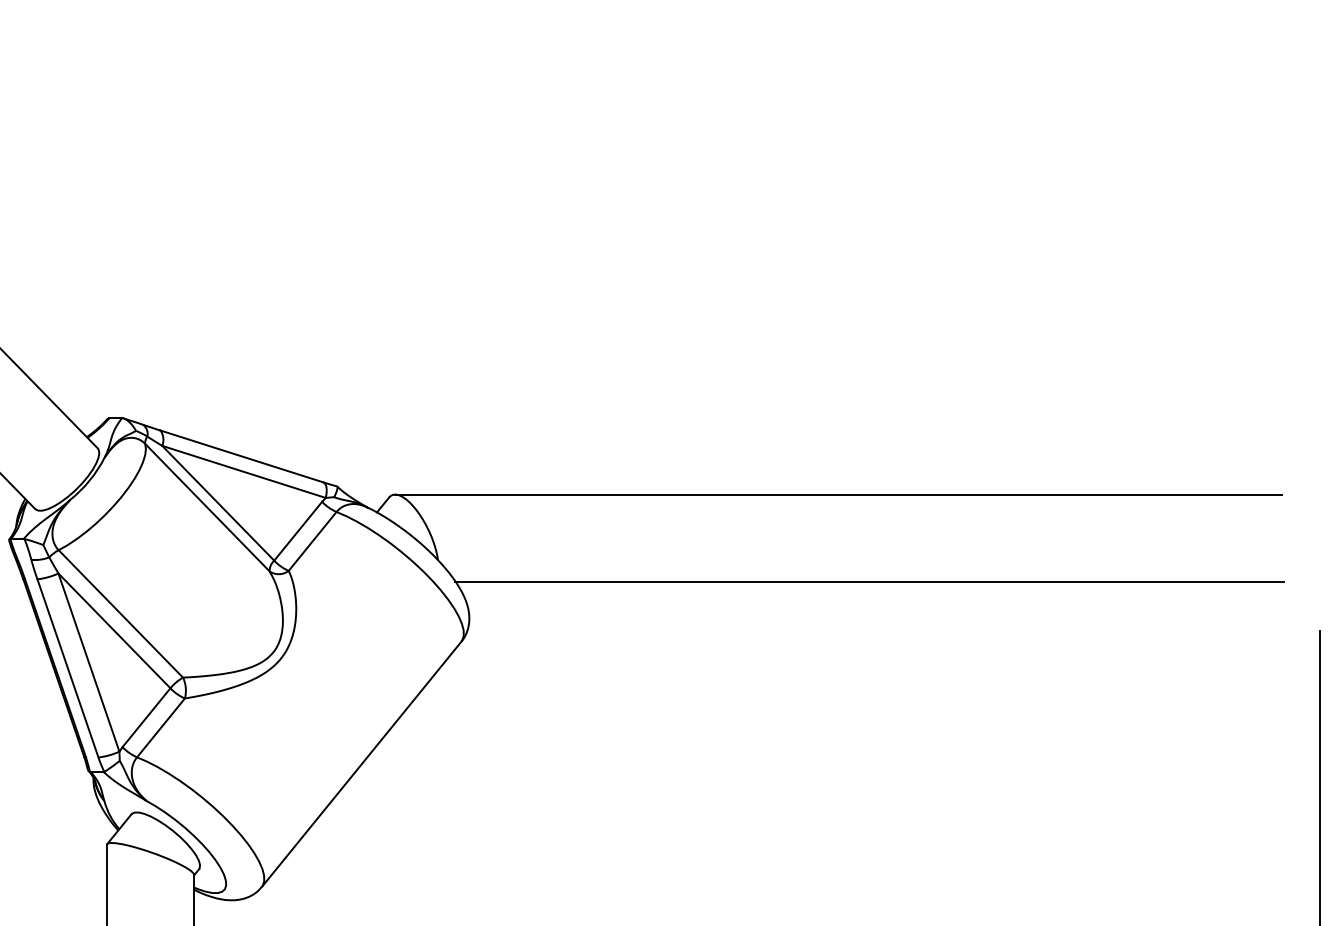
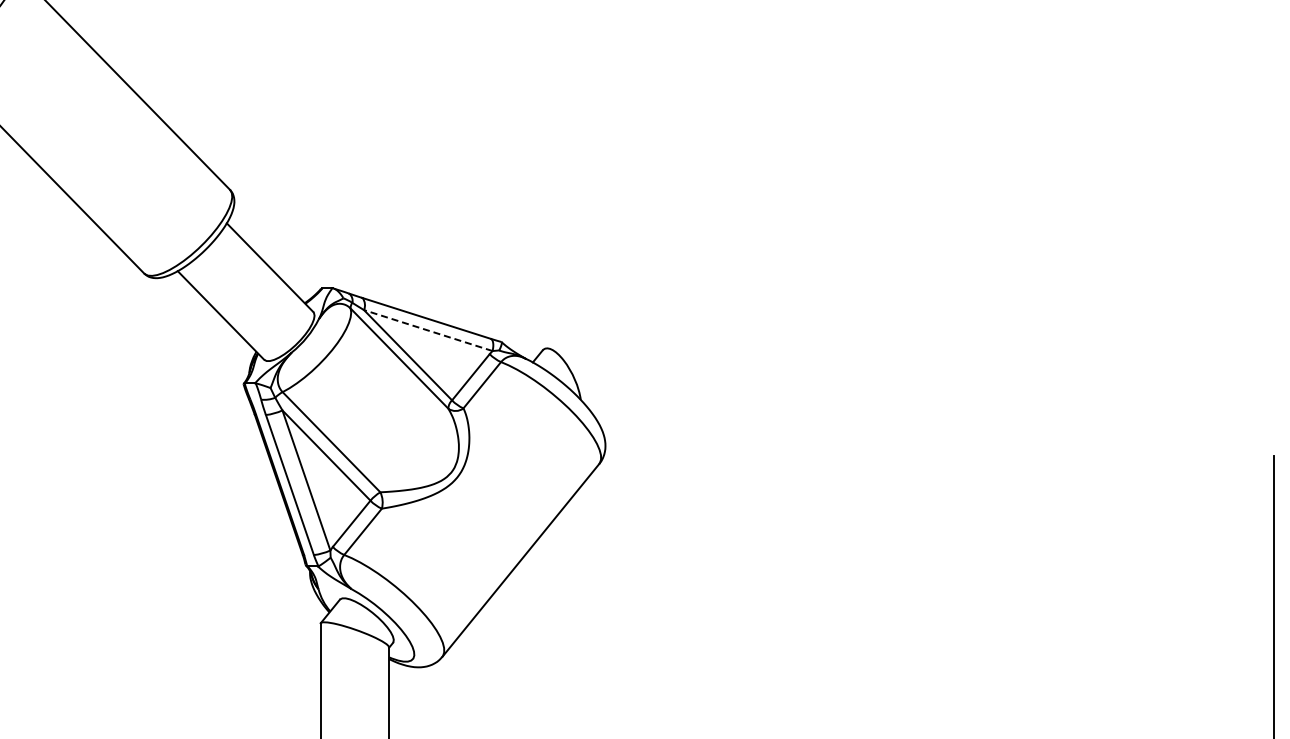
line: (242, 471) -> (427, 330), solid -> dashed
line: (838, 494) -> (895, 348), removed
line: (868, 581) -> (919, 416), removed

